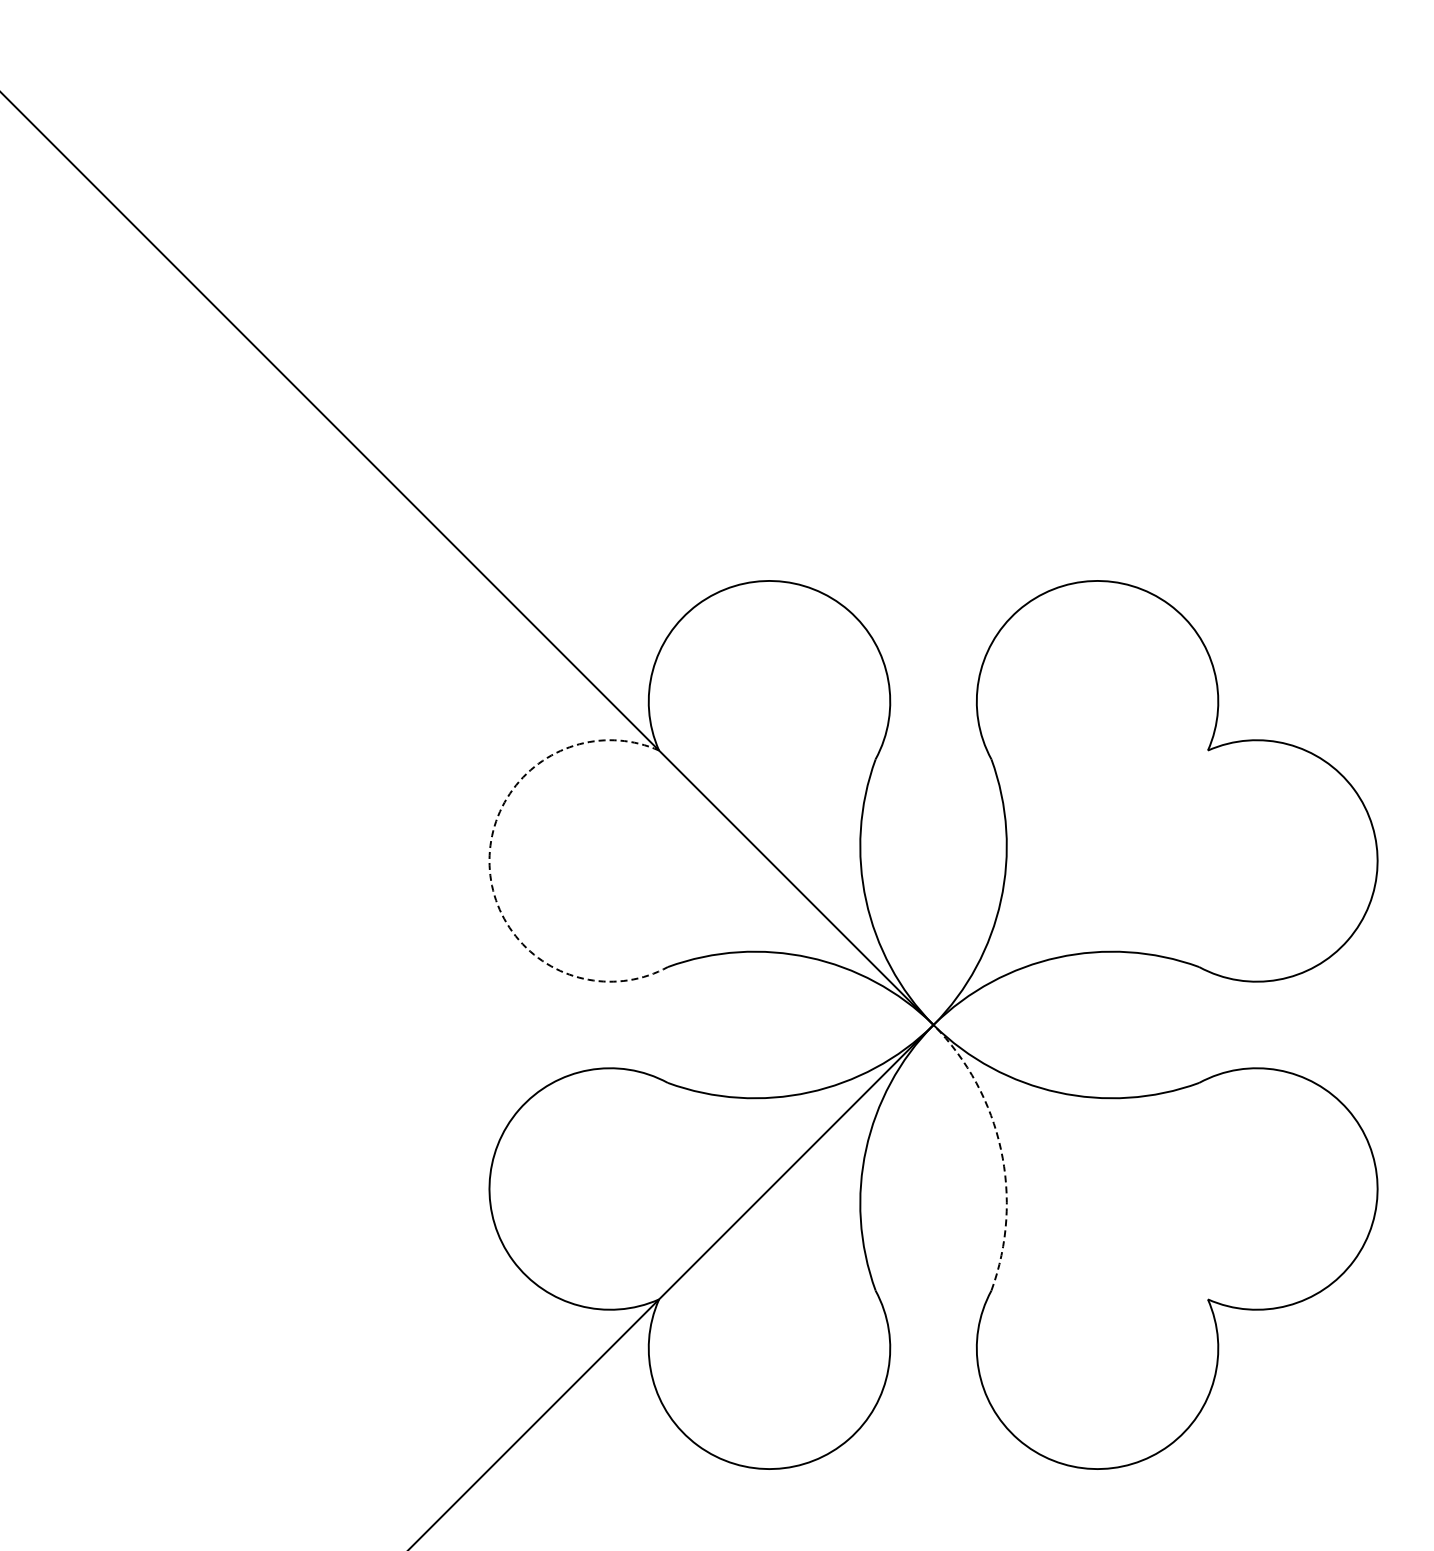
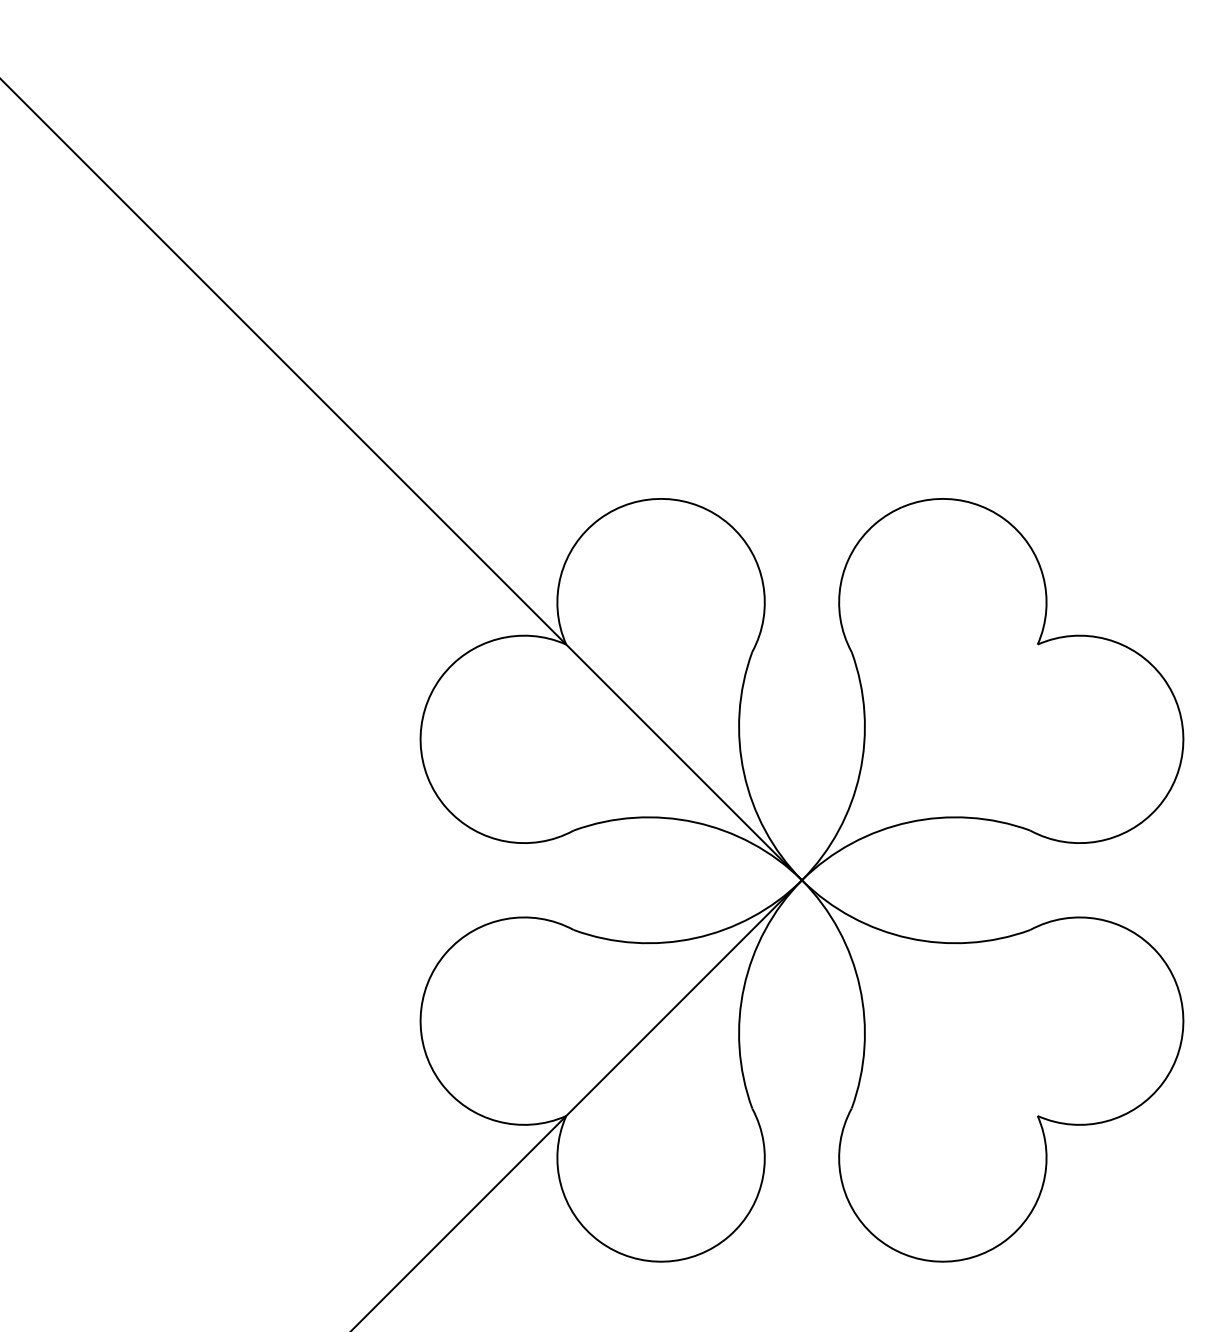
arc: (489, 865) -> (420, 743), dashed -> solid
arc: (1000, 1149) -> (859, 987), dashed -> solid

